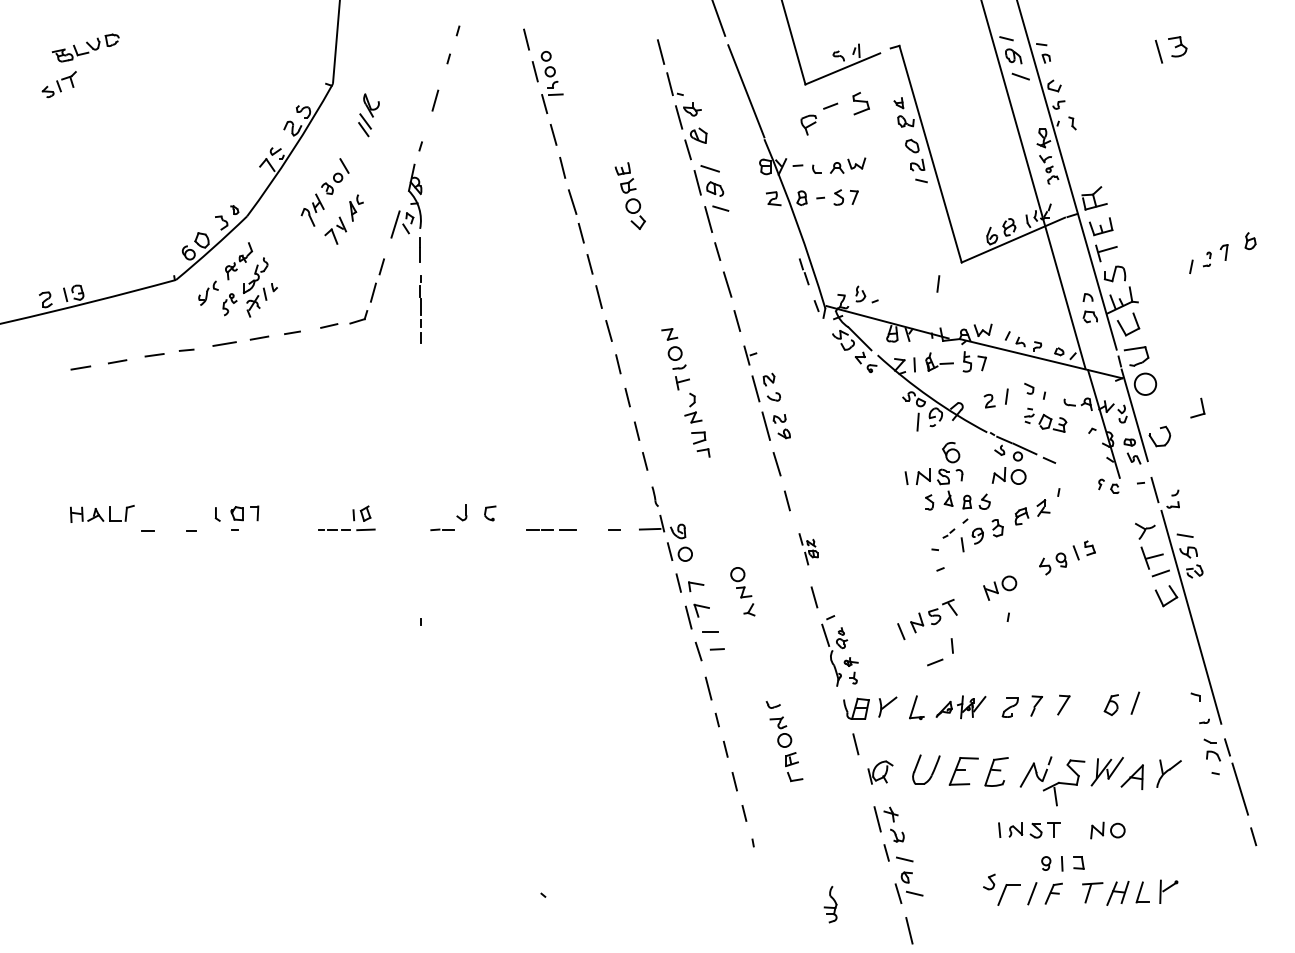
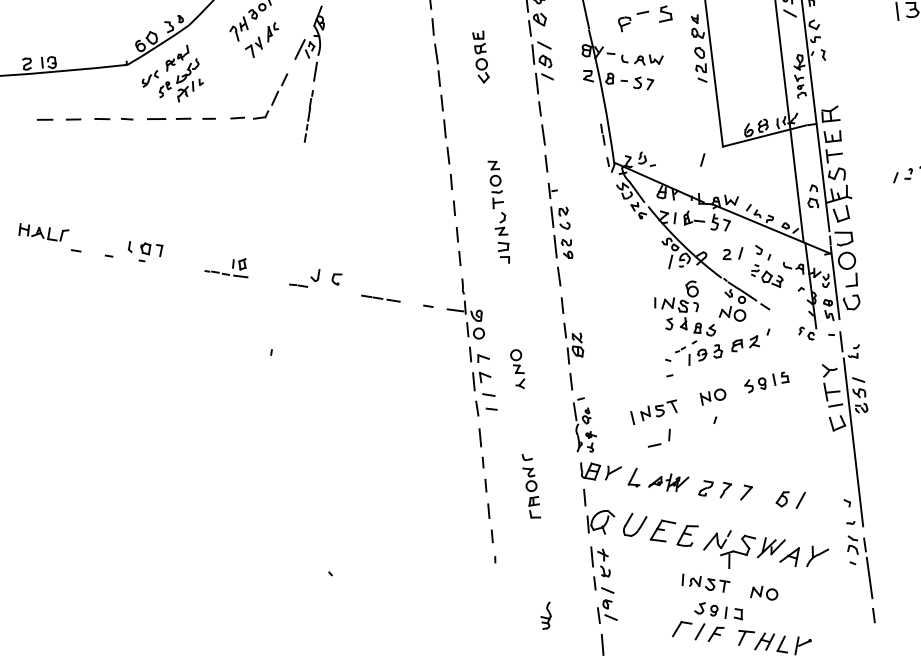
part: (1197, 407) -> (852, 279), moved
part: (808, 549) -> (572, 344), size x1.67
part: (880, 772) -> (599, 521), size x1.43
part: (989, 881) -> (700, 607), moved

